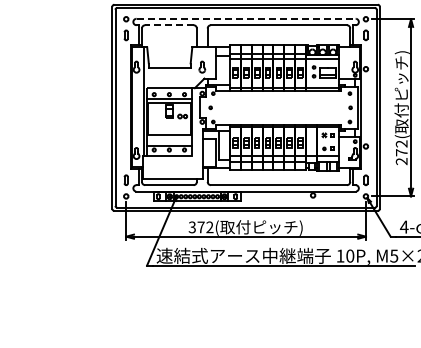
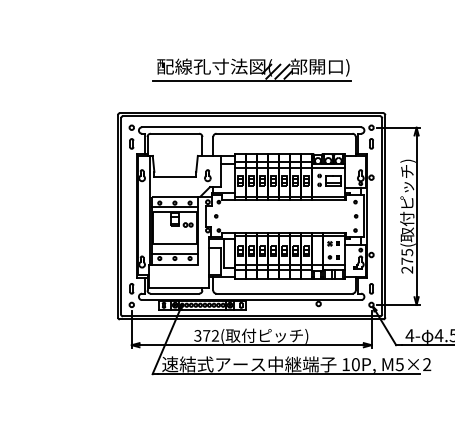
line: (245, 18) -> (251, 127), dashed -> solid
line: (168, 24) -> (174, 133), dashed -> solid
text: (401, 143) -> (407, 252), 272( -> 275(

